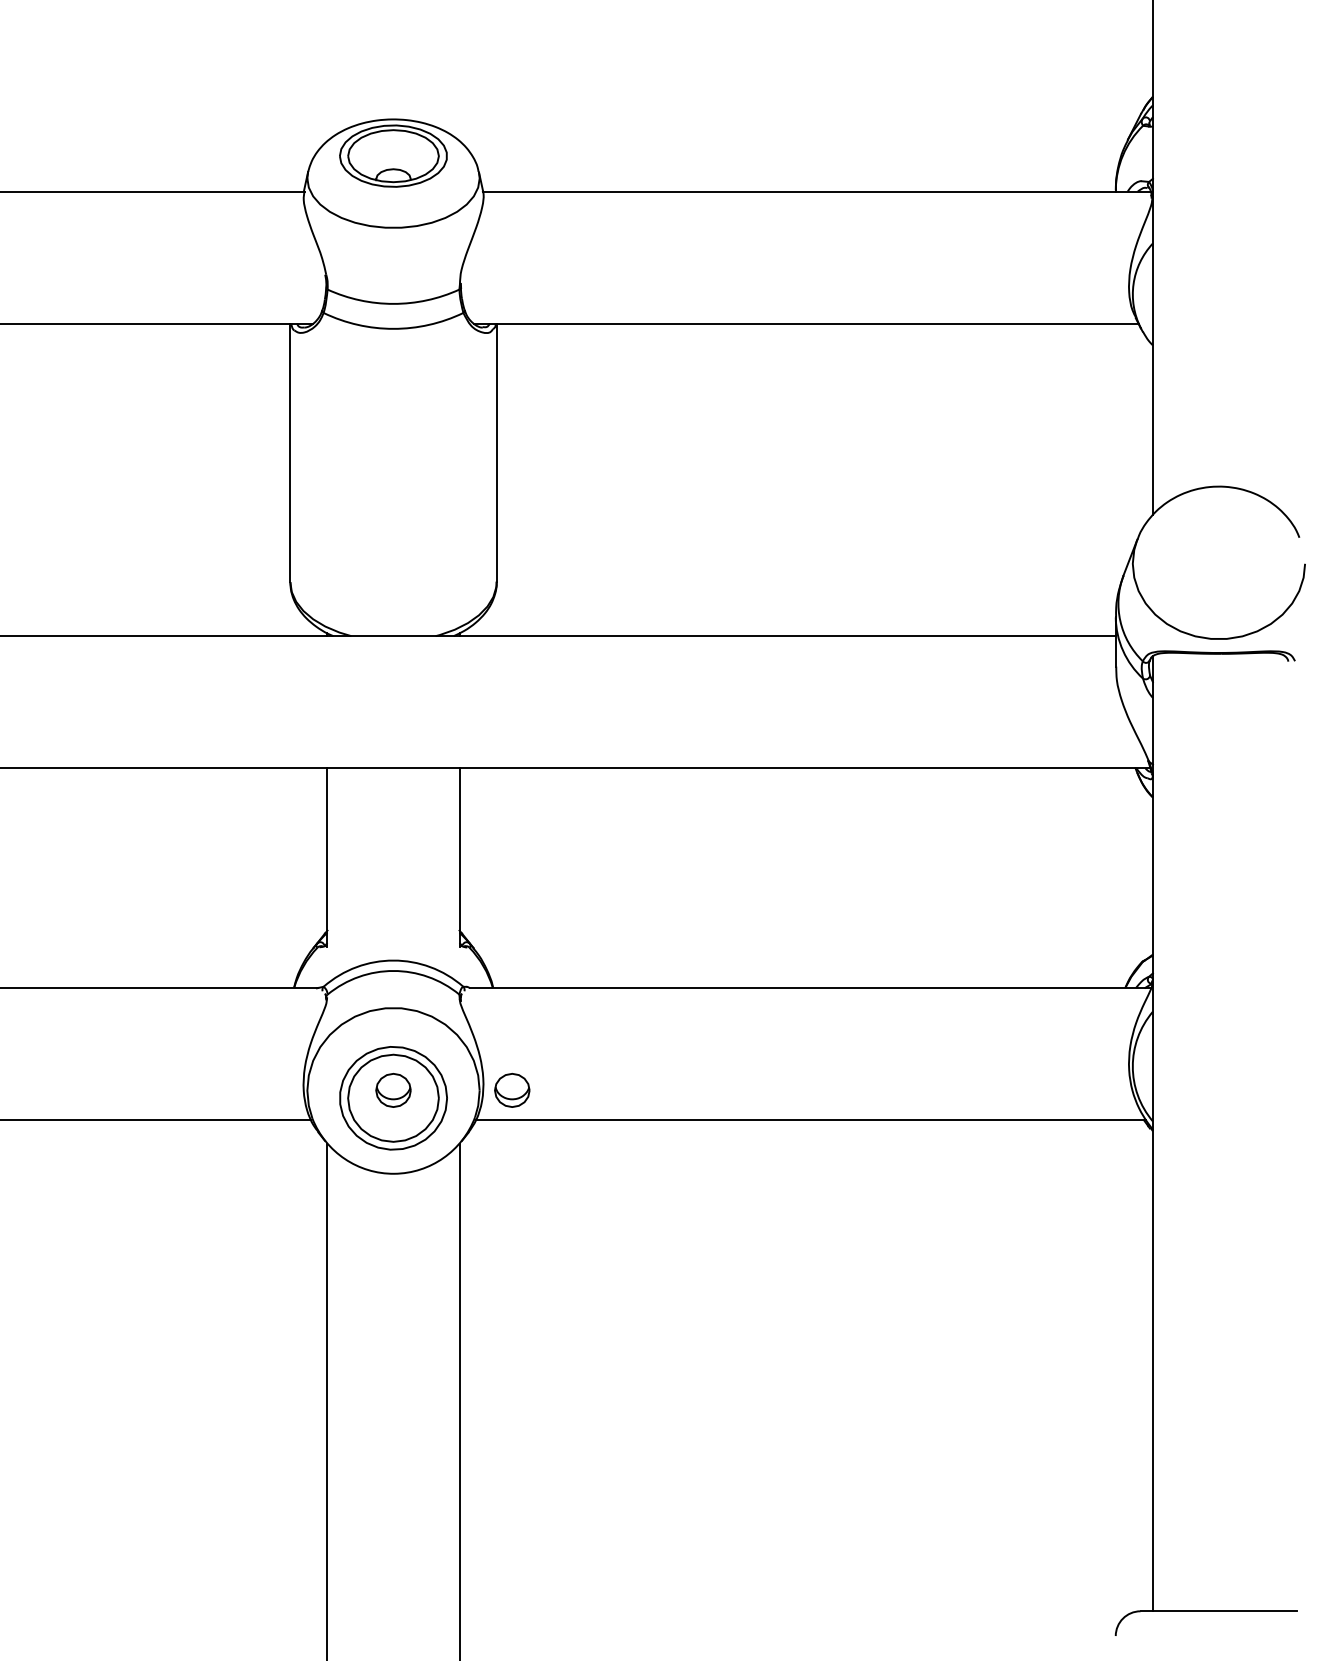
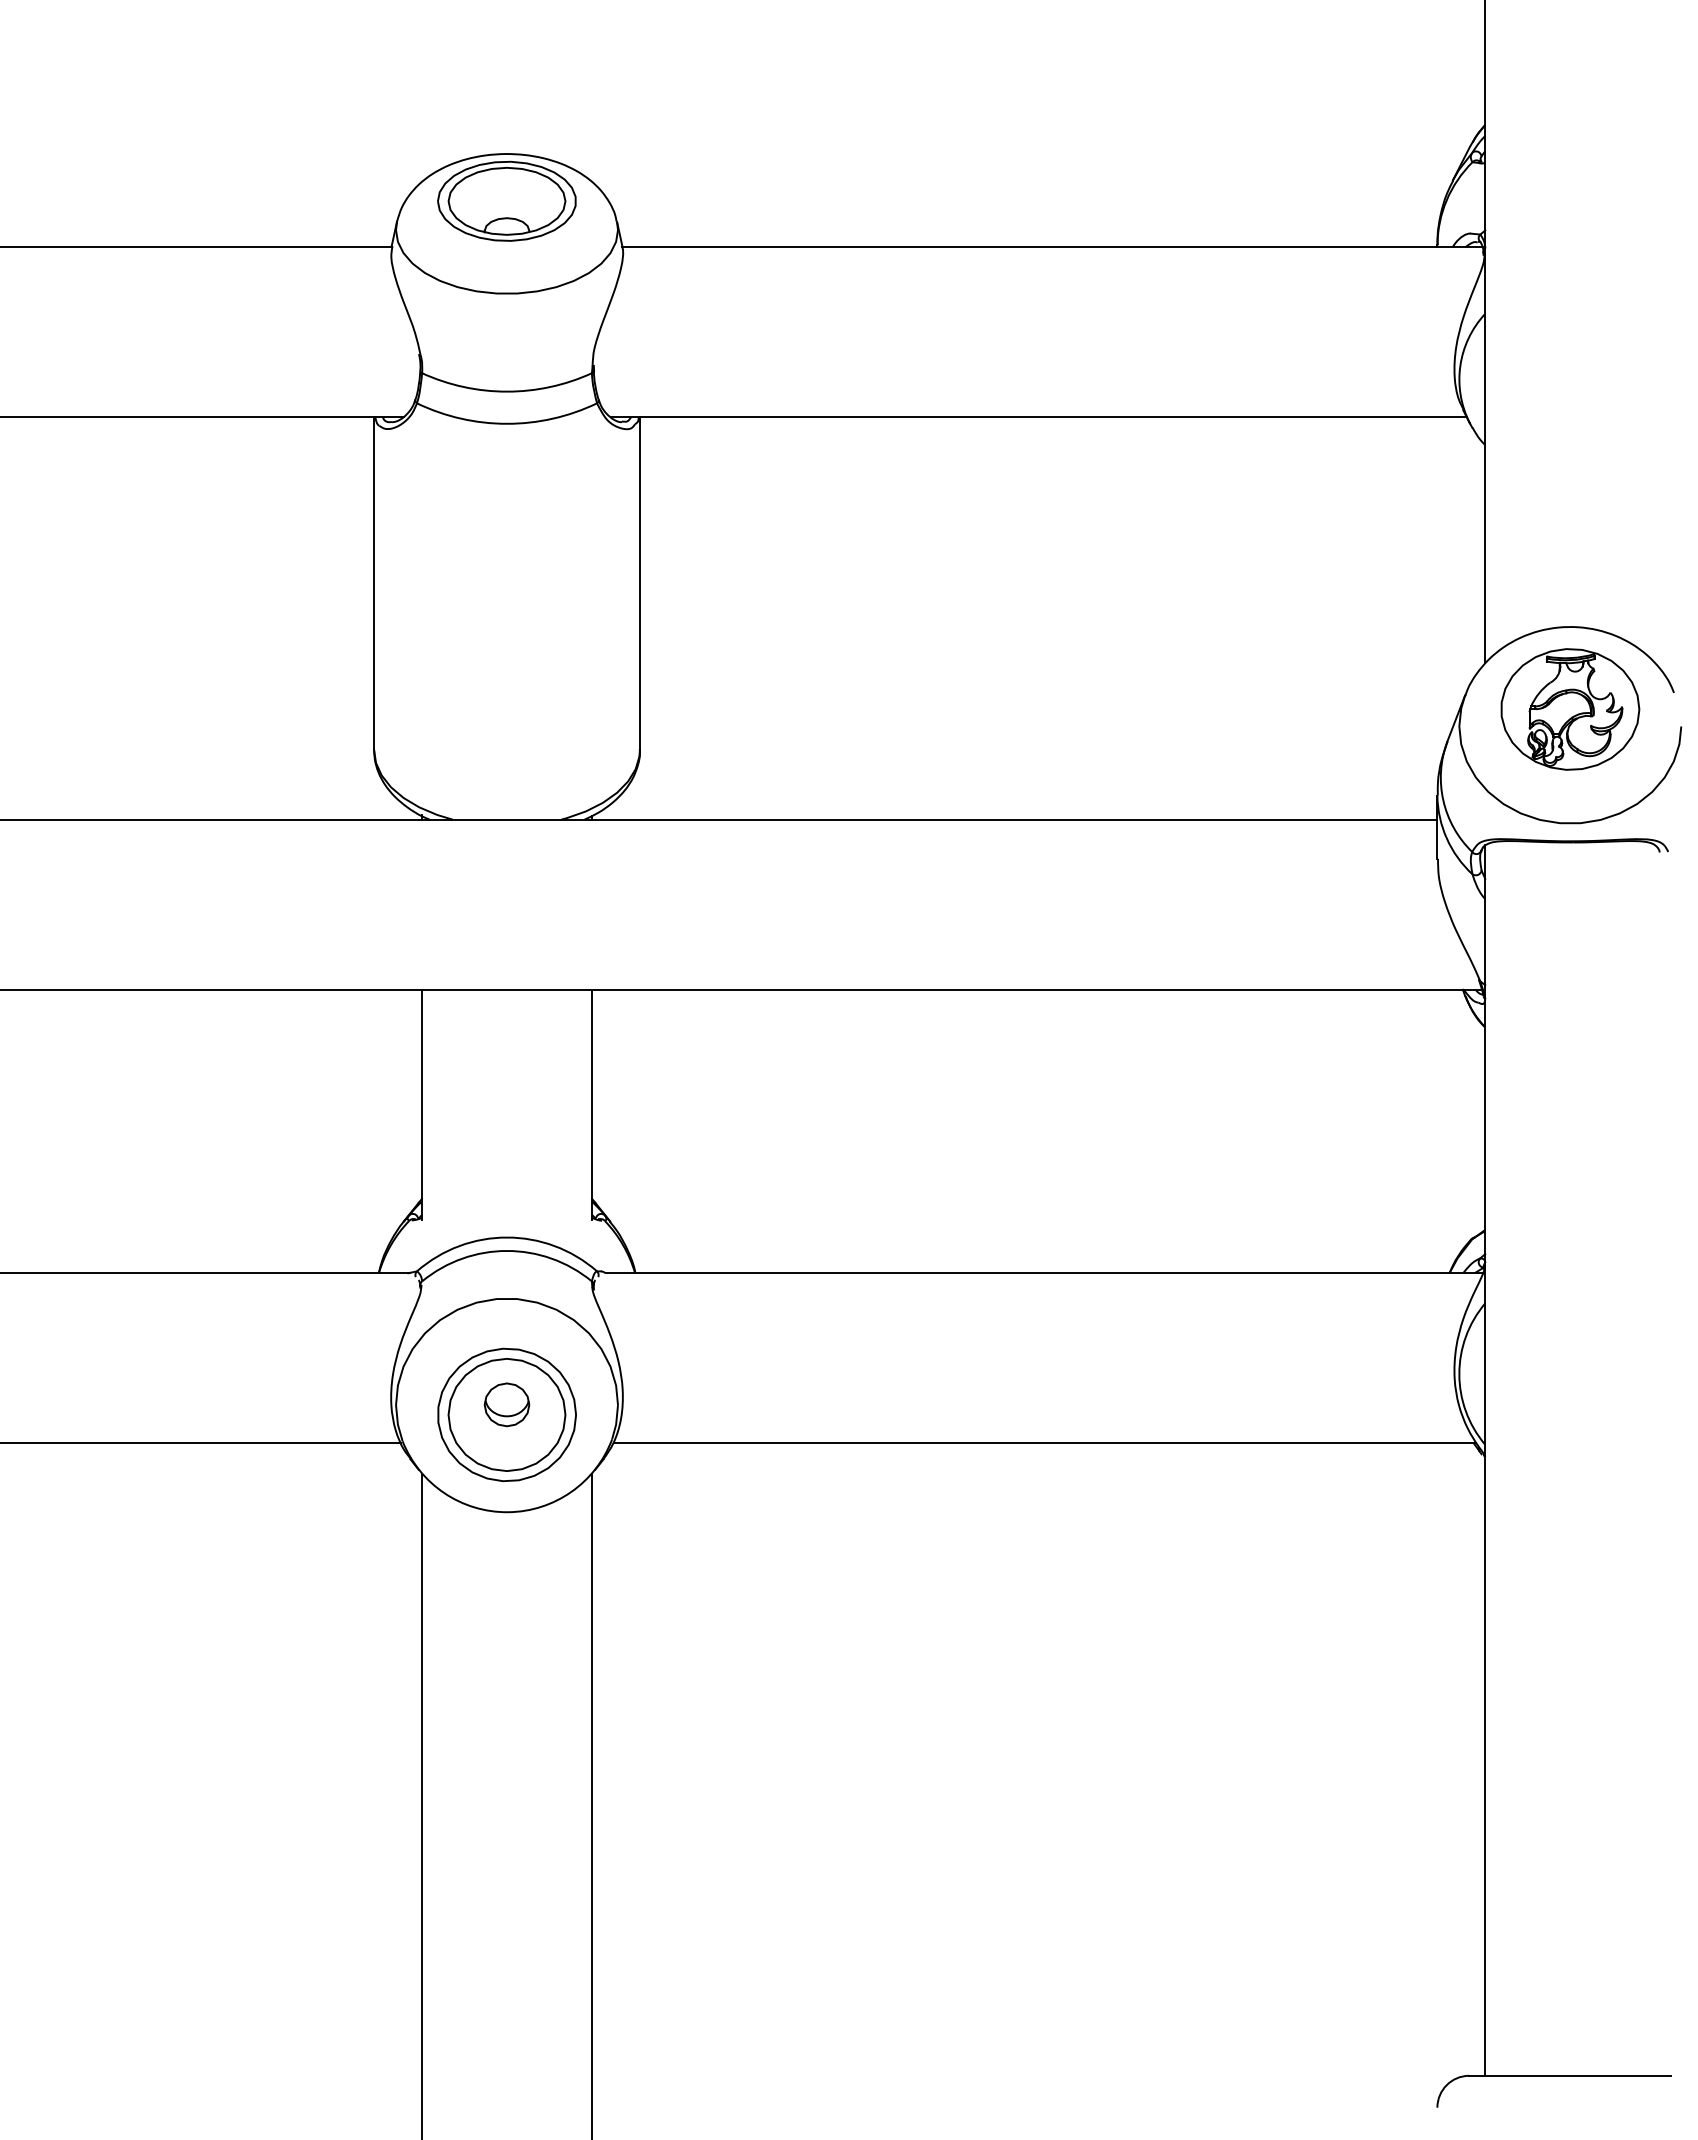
part: (1219, 550) -> (1570, 709), added
part: (511, 1090) -> (659, 1404), removed

